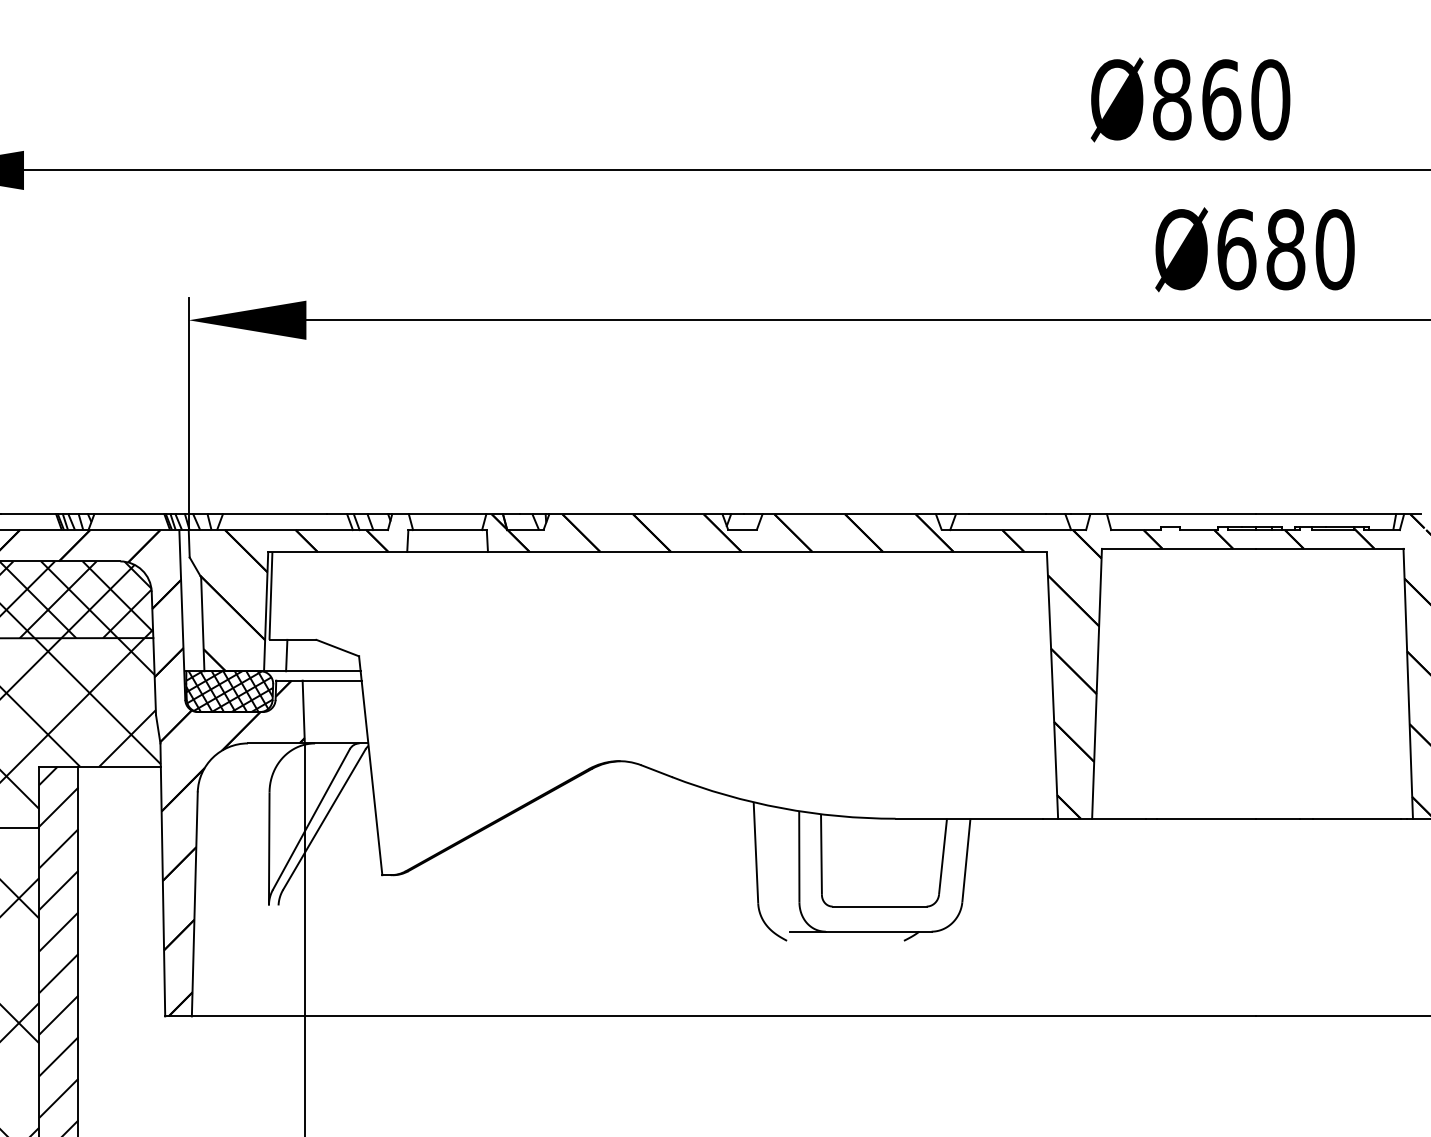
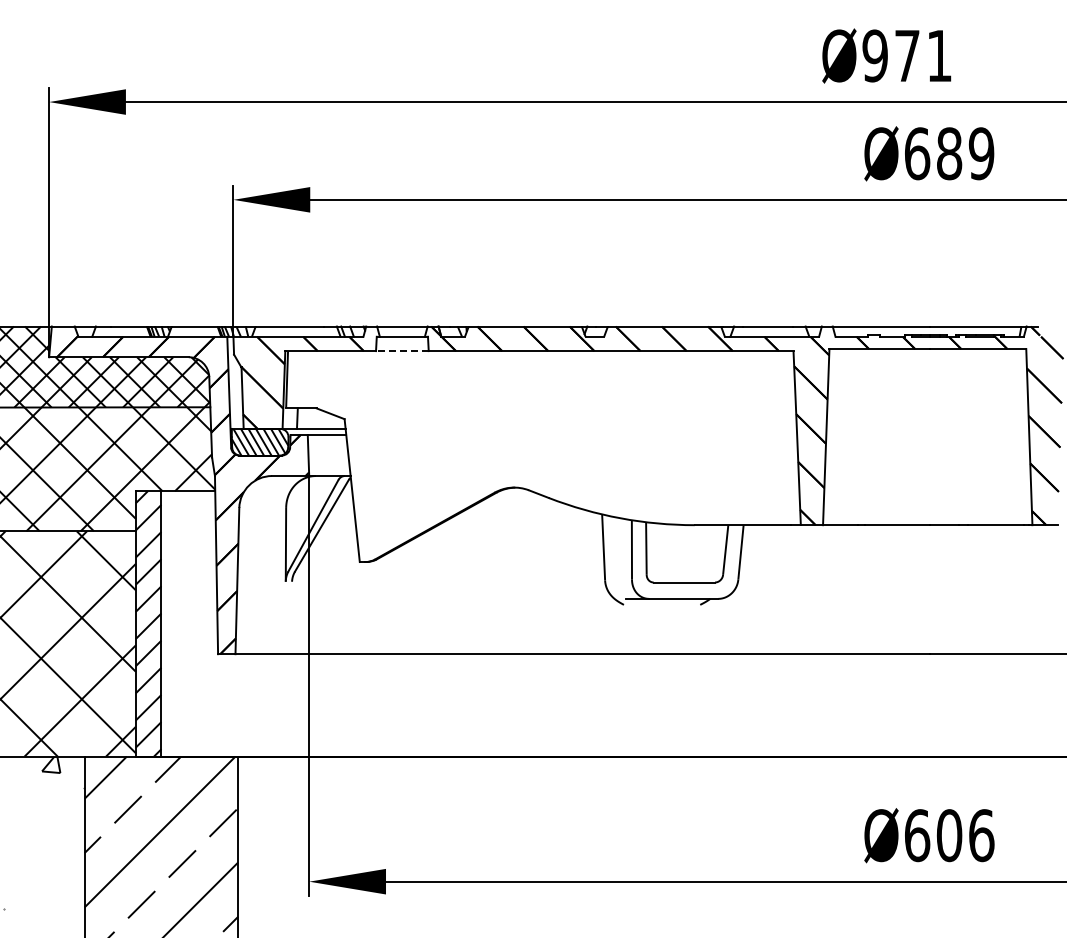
text: (1221, 99) -> (907, 55), Ø860 -> Ø971
text: (1334, 249) -> (981, 153), Ø680 -> Ø689
line: (446, 552) -> (401, 351), solid -> dashed
hatch: (228, 690) -> (259, 441), removed

